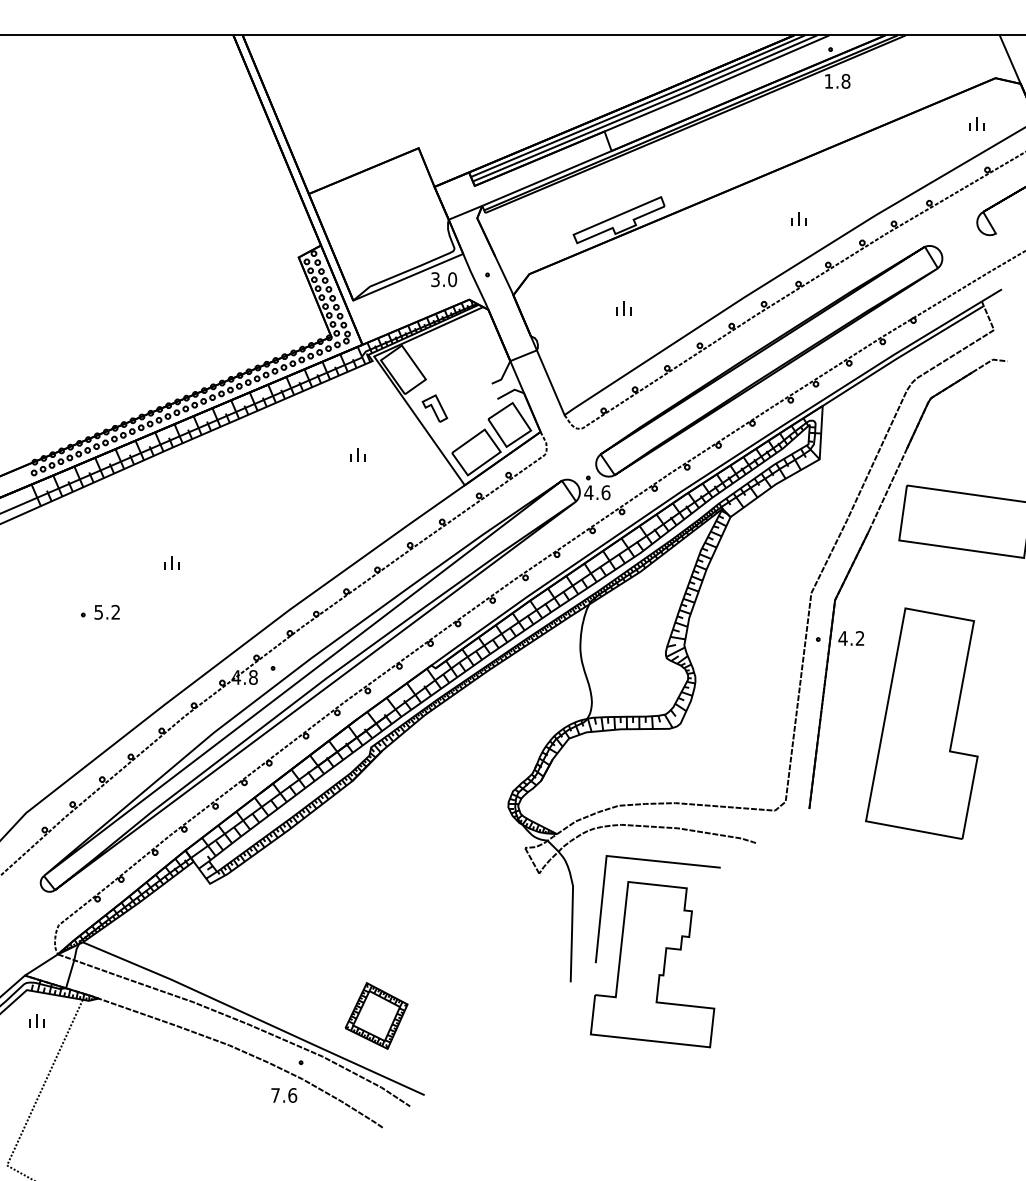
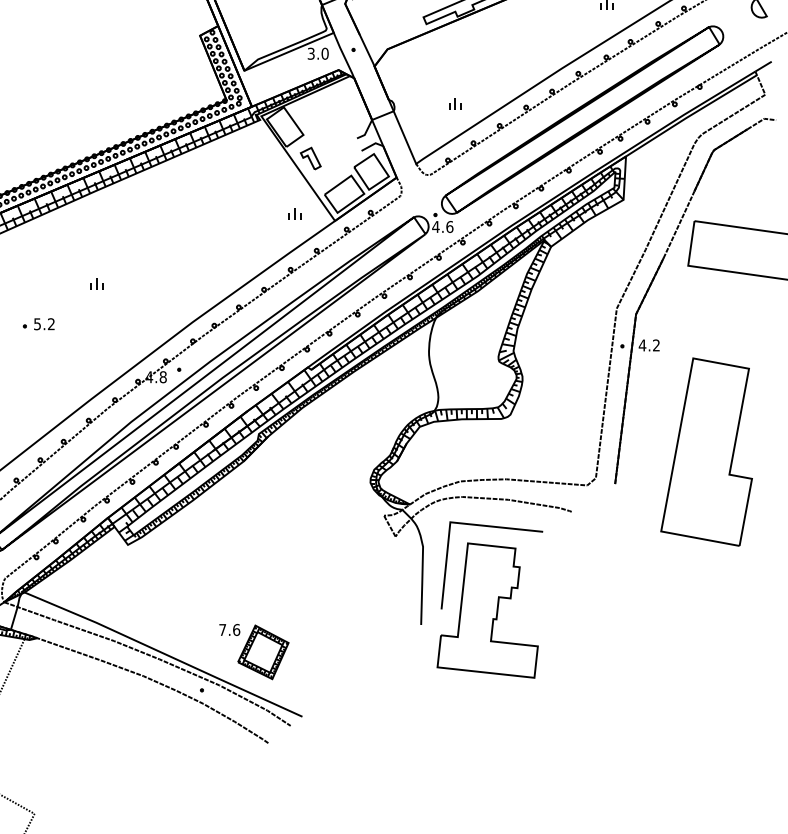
part: (623, 308) -> (455, 104), moved
part: (357, 454) -> (294, 213), moved
part: (921, 723) -> (706, 451), moved
text: (284, 1095) -> (229, 630), moved

